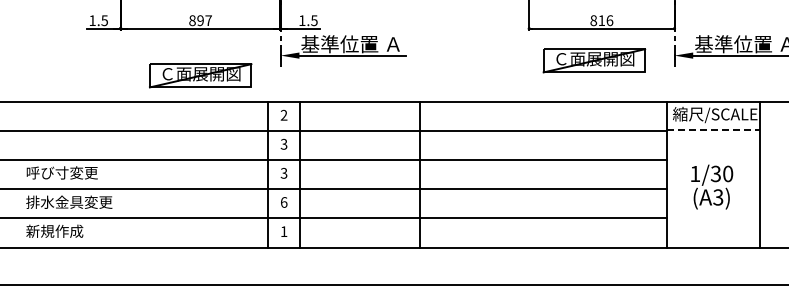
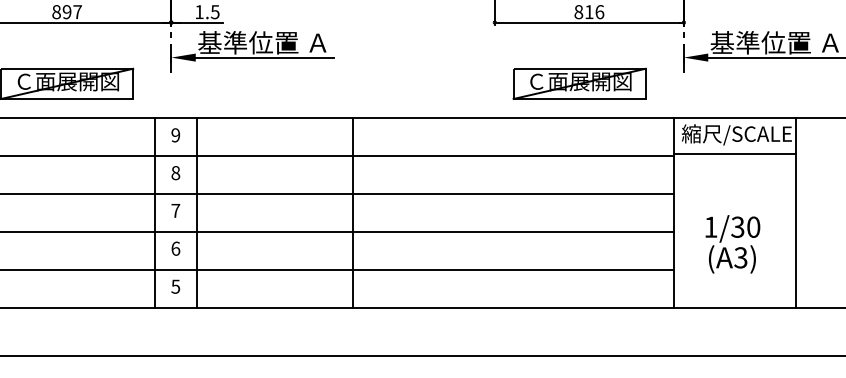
part: (594, 60) -> (579, 83), moved
text: (283, 115) -> (175, 135), 2 -> 9
line: (713, 129) -> (734, 153), dashed -> solid
text: (283, 144) -> (175, 173), 3 -> 8
text: (283, 172) -> (175, 209), 3 -> 7
text: (712, 186) -> (733, 243), moved
text: (283, 231) -> (175, 286), 1 -> 5

